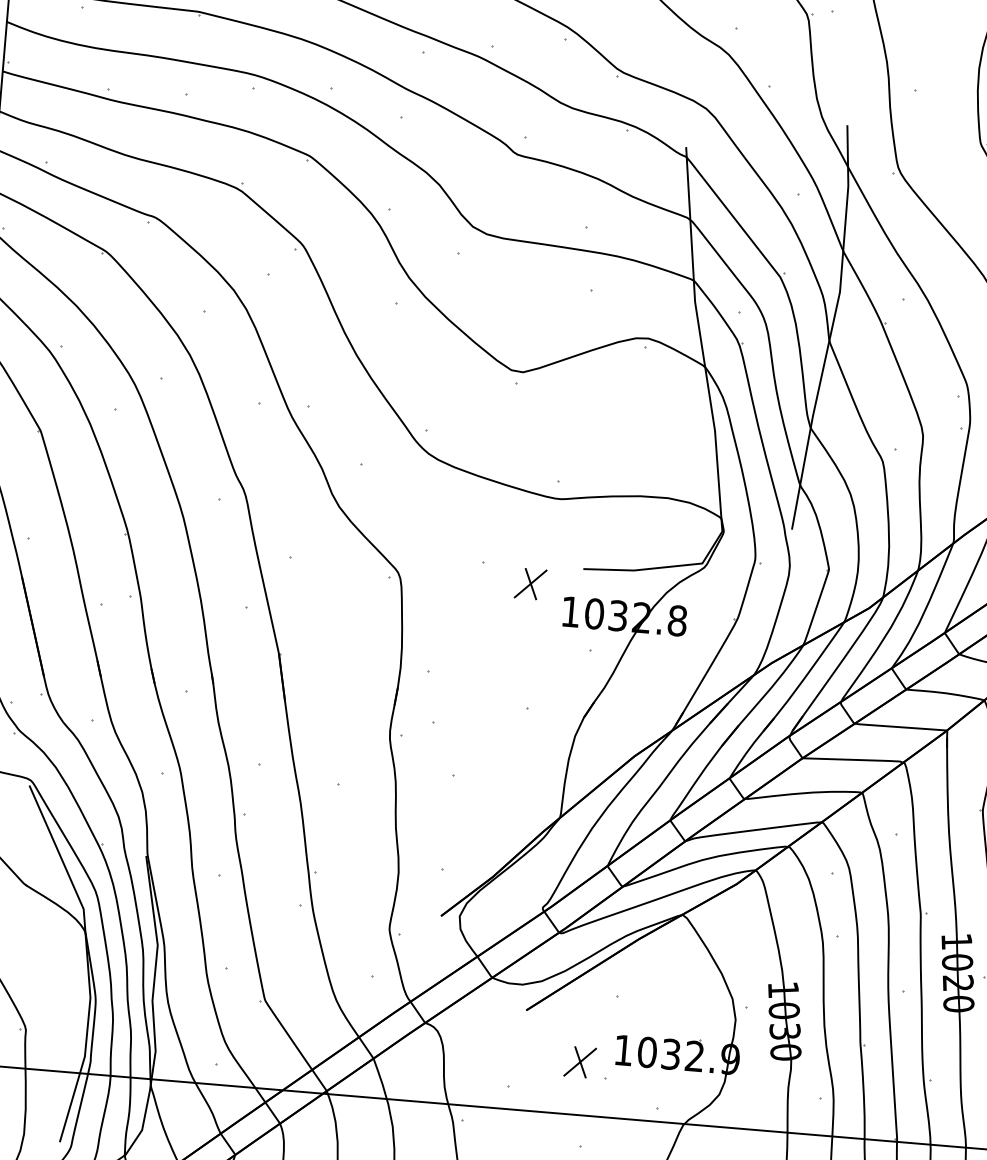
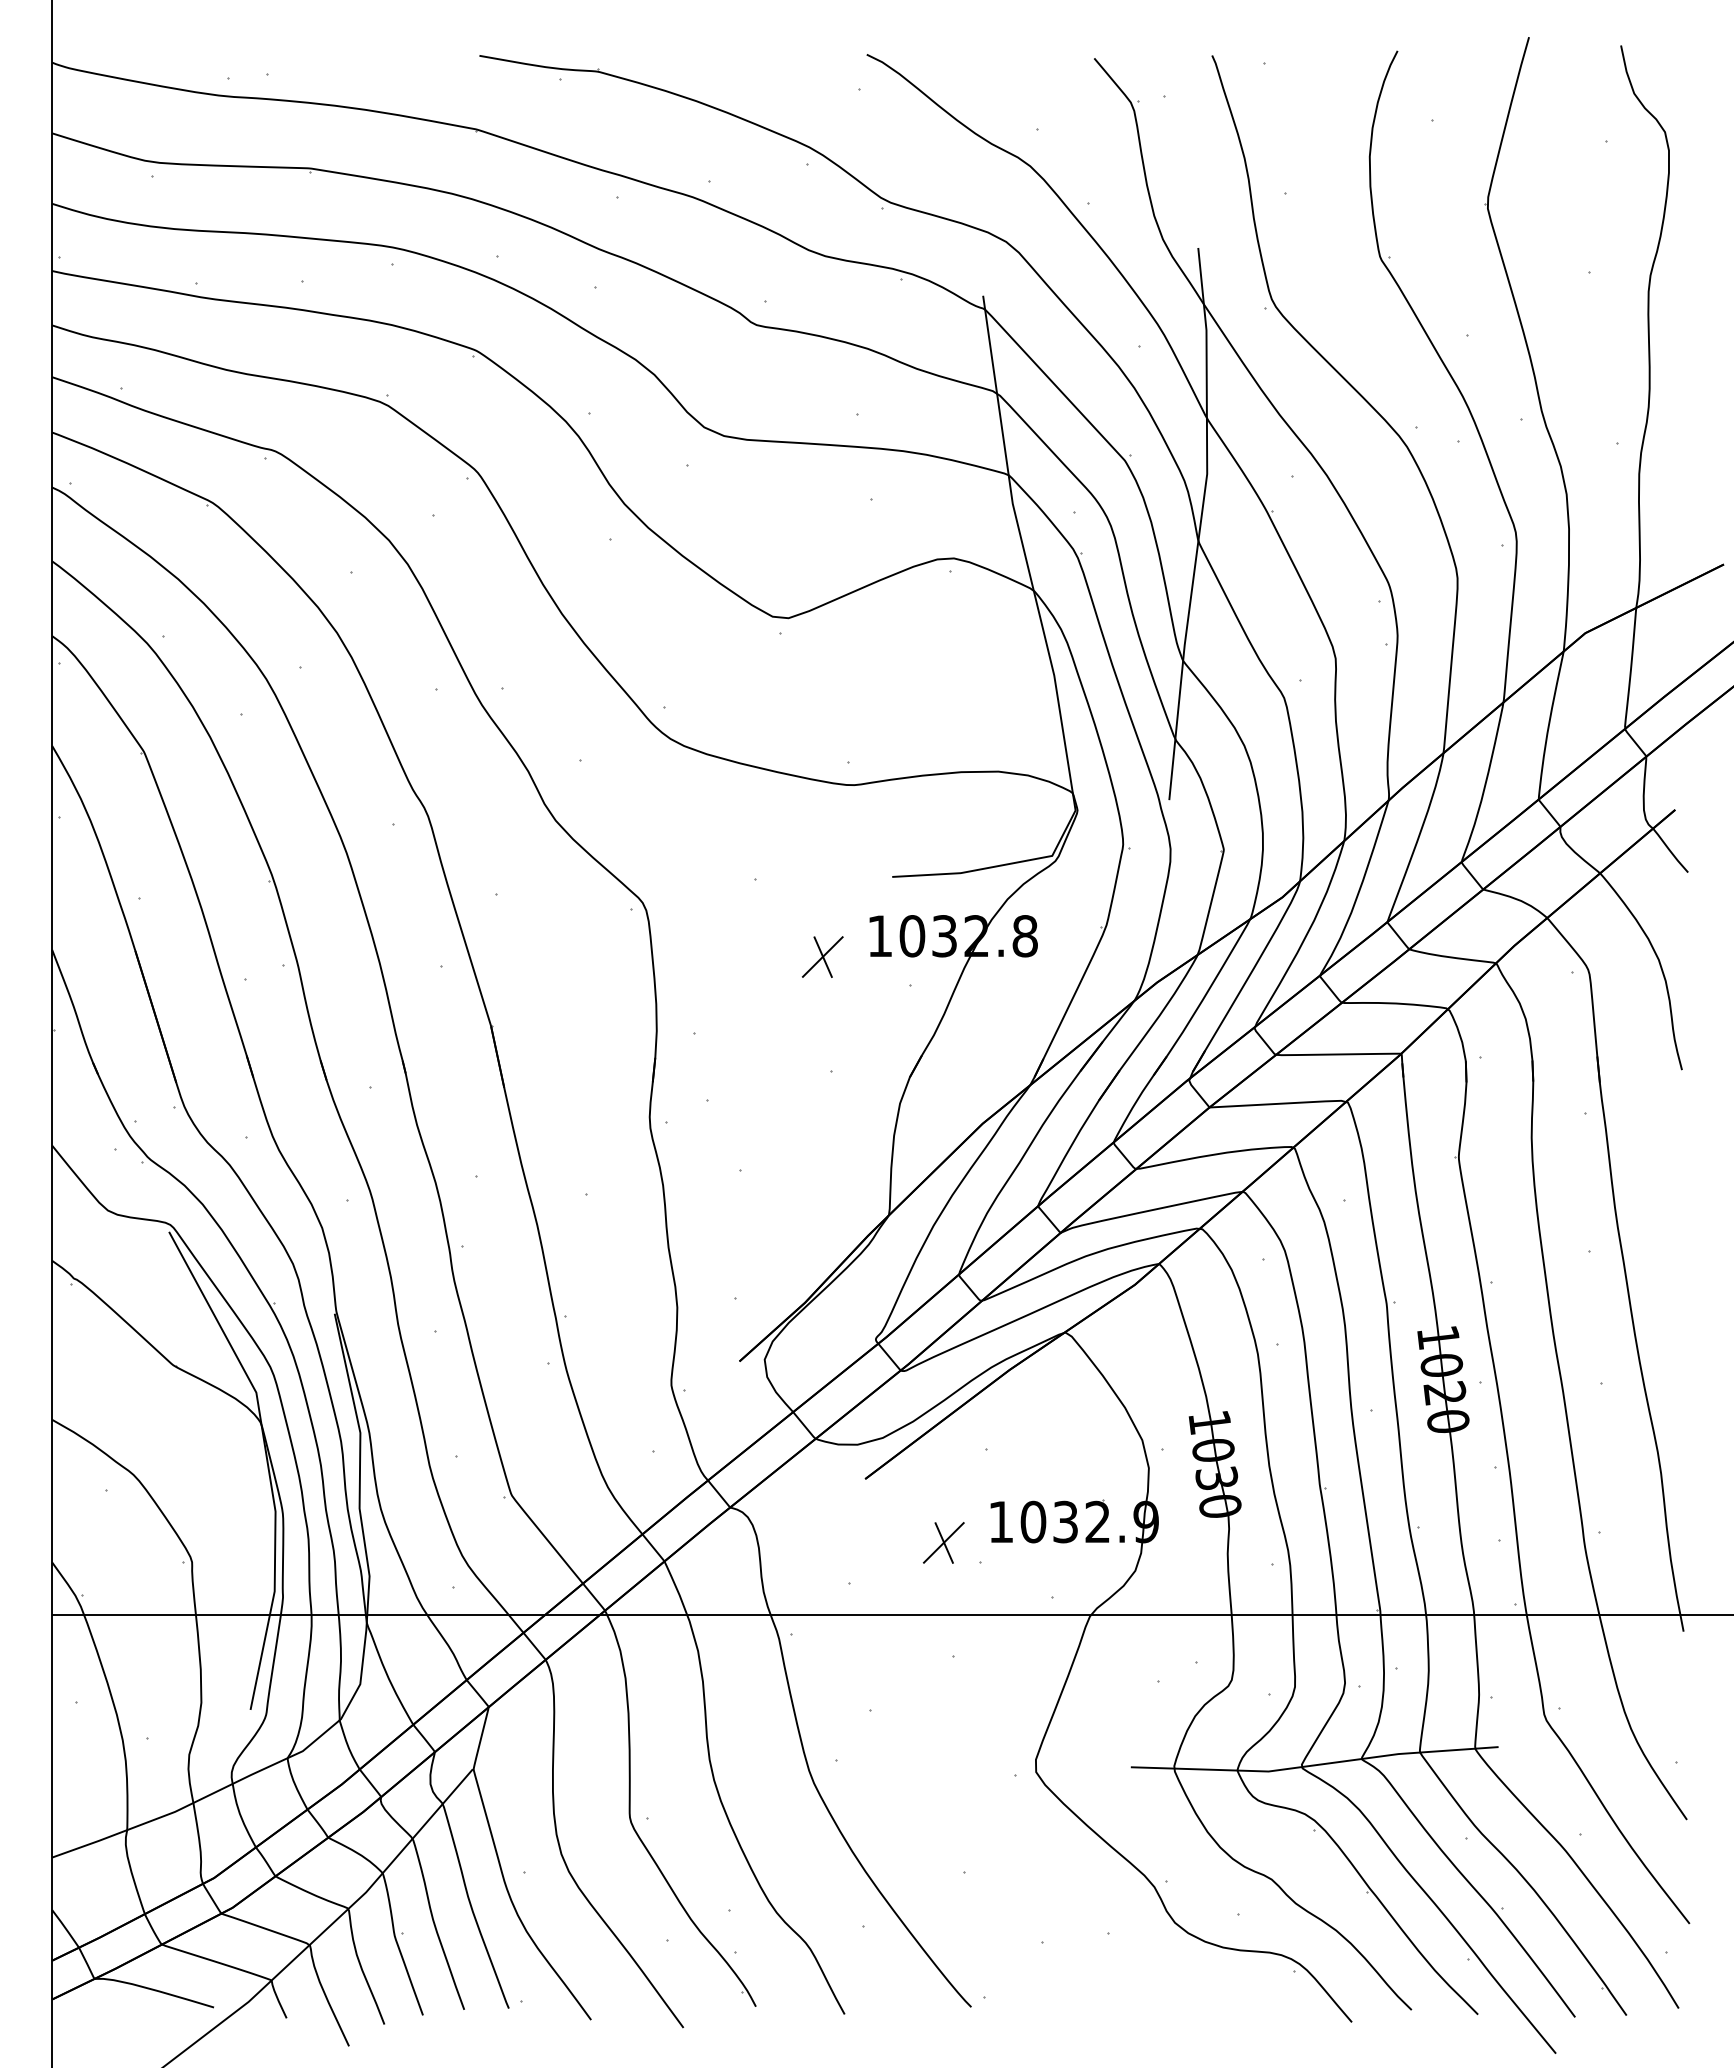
part: (530, 583) -> (822, 956), moved

